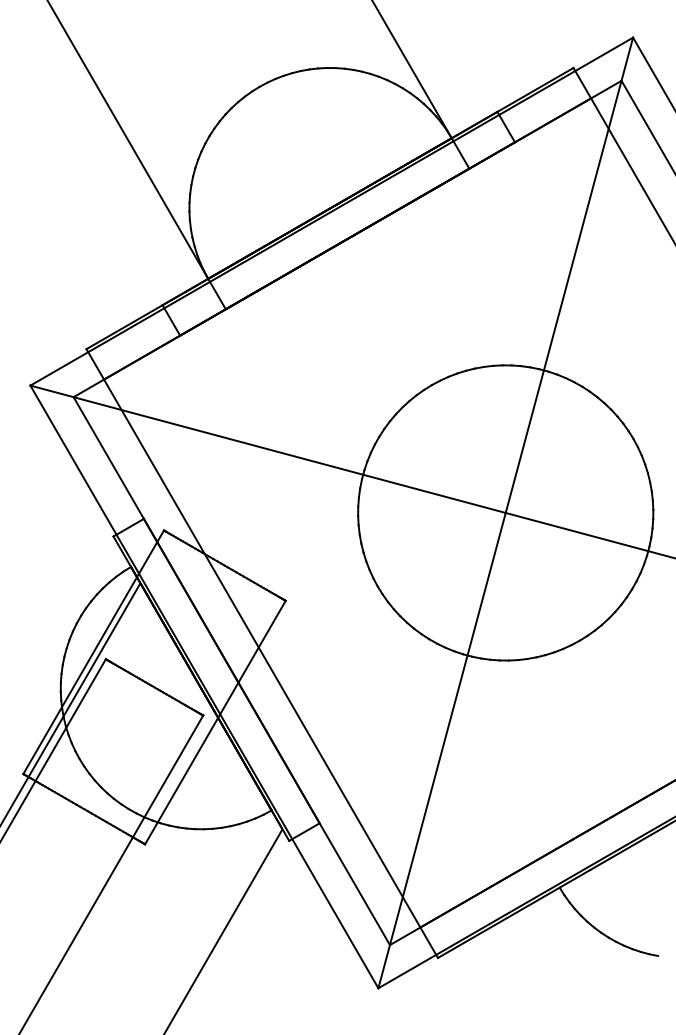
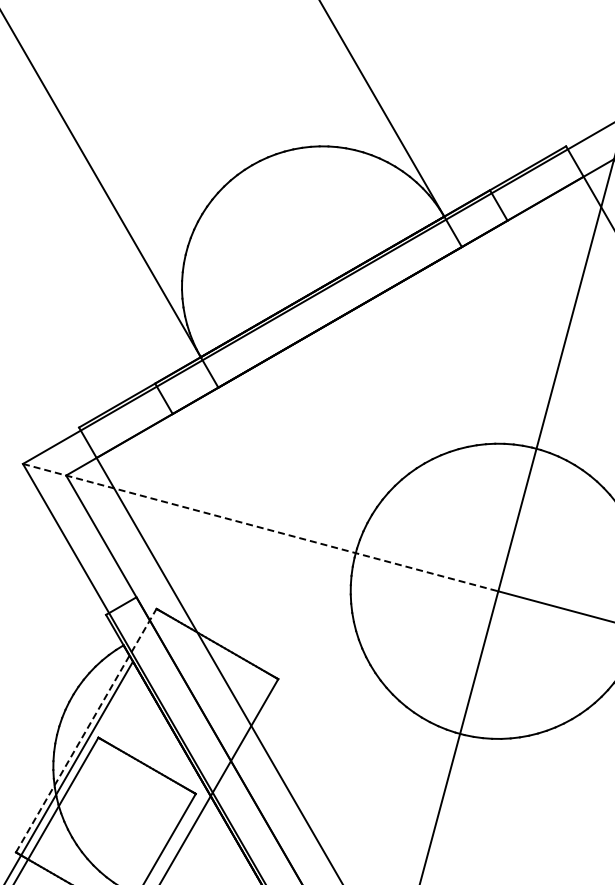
line: (268, 449) -> (261, 527), solid -> dashed
line: (93, 652) -> (86, 730), solid -> dashed

